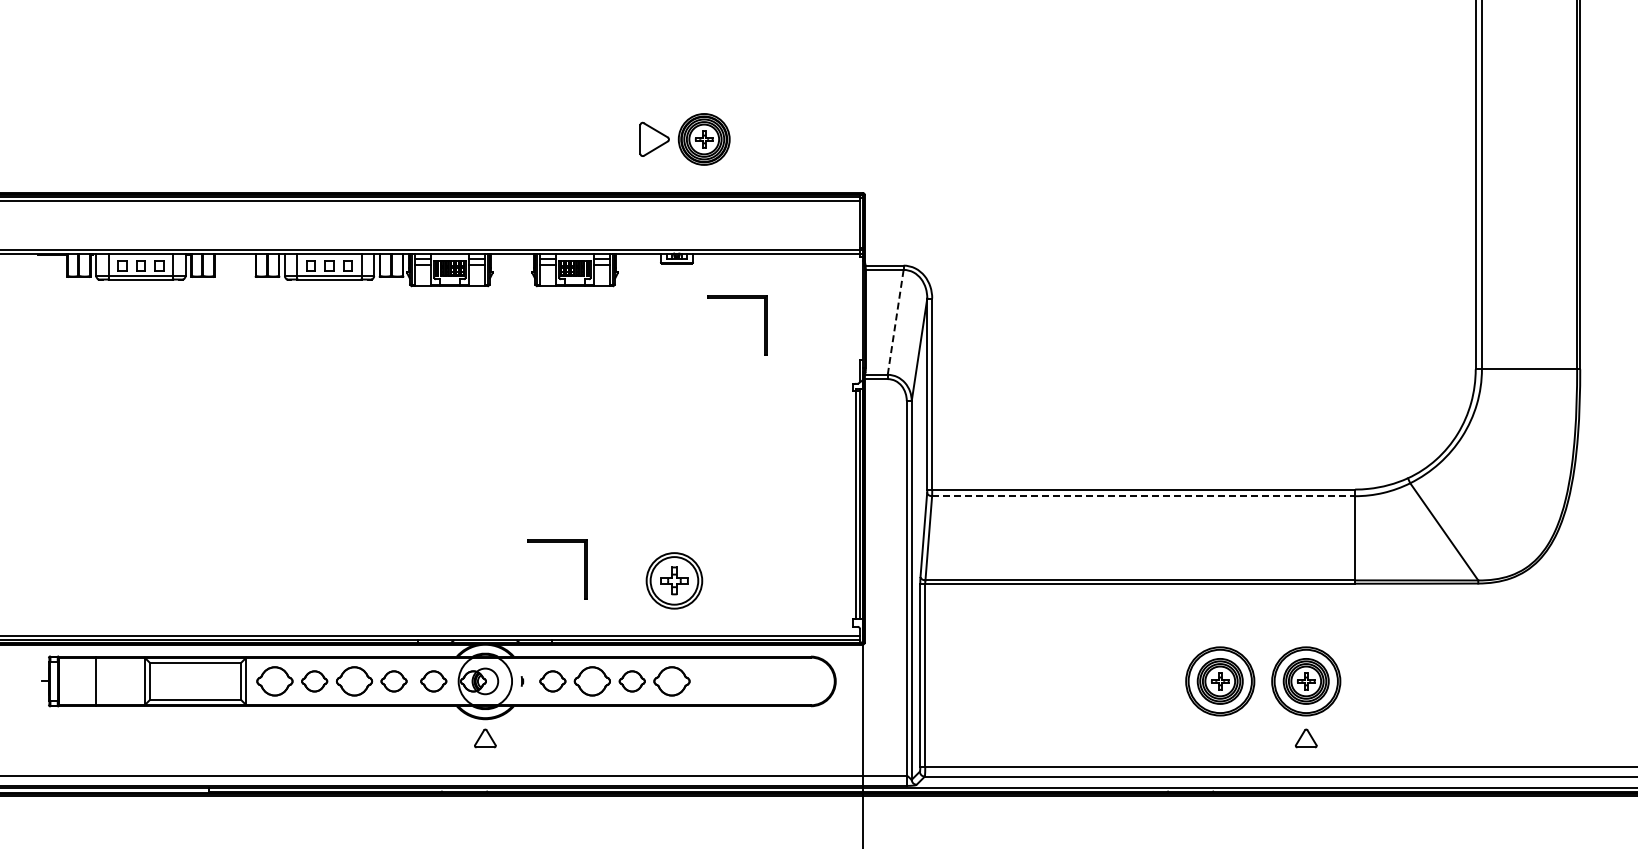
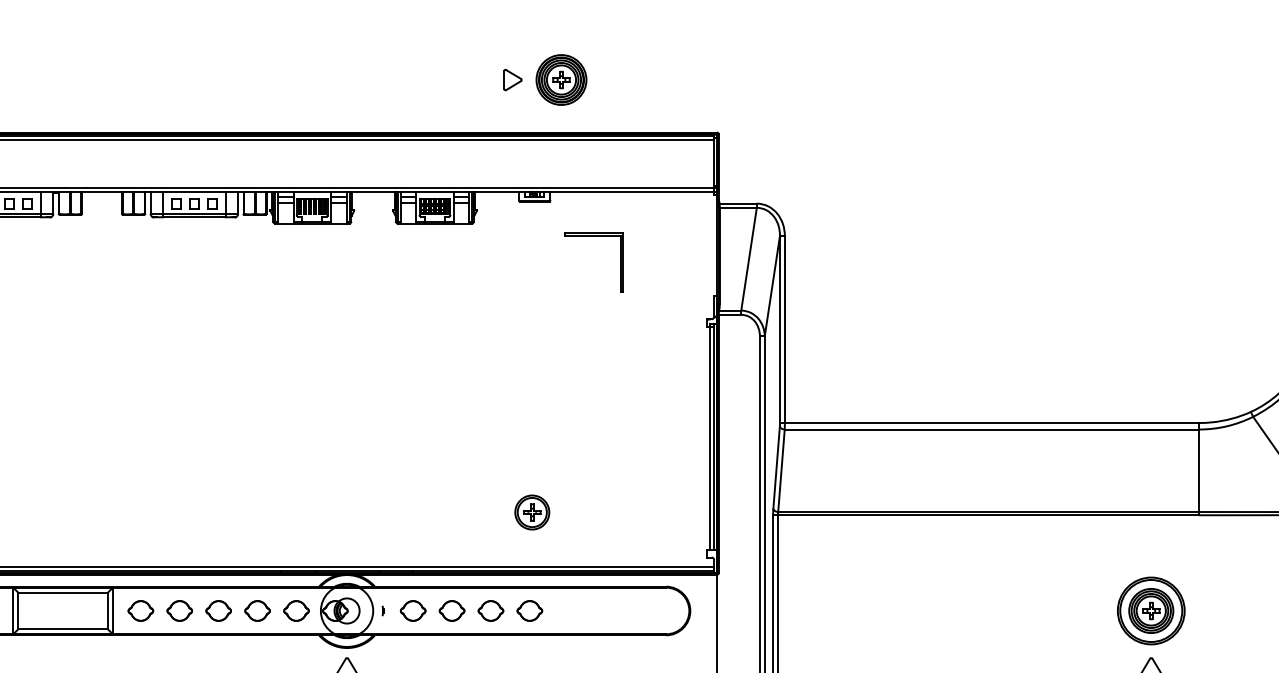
part: (654, 139) -> (512, 80), size x0.62
line: (895, 321) -> (748, 258), dashed -> solid
line: (1143, 496) -> (991, 429), dashed -> solid
part: (557, 542) -> (417, 474), removed
part: (674, 580) -> (532, 512), size x0.62
part: (274, 681) -> (140, 611), size x0.71
part: (353, 681) -> (217, 611), size x0.71
part: (592, 681) -> (452, 611), size x0.71
part: (671, 681) -> (529, 611), size x0.71
part: (1220, 681) -> (1067, 611), removed

